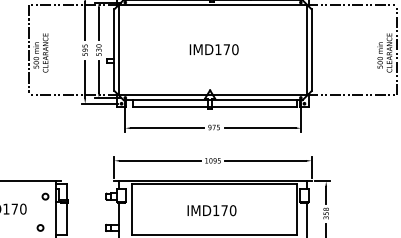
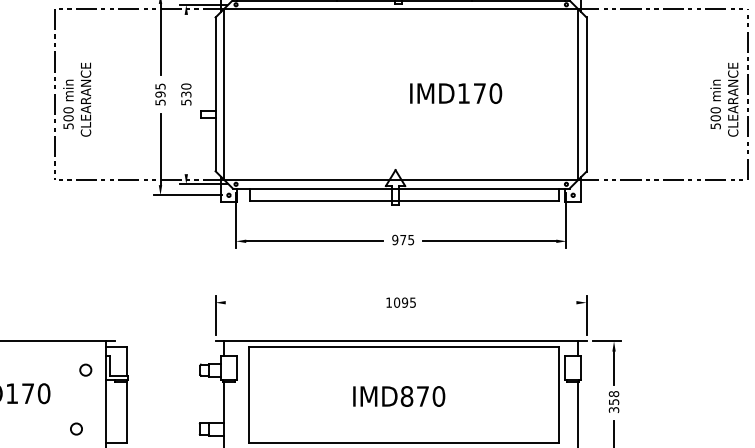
line: (98, 23) -> (185, 44), removed
text: (213, 49) -> (454, 93), moved
line: (98, 76) -> (185, 144), removed
line: (160, 160) -> (302, 302), removed
line: (265, 160) -> (499, 302), removed
text: (216, 210) -> (407, 396), IMD170 -> IMD870

